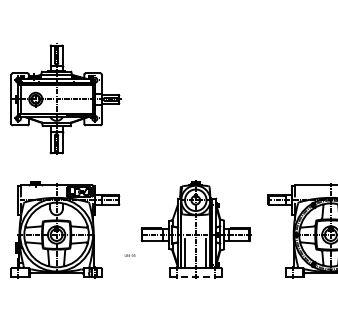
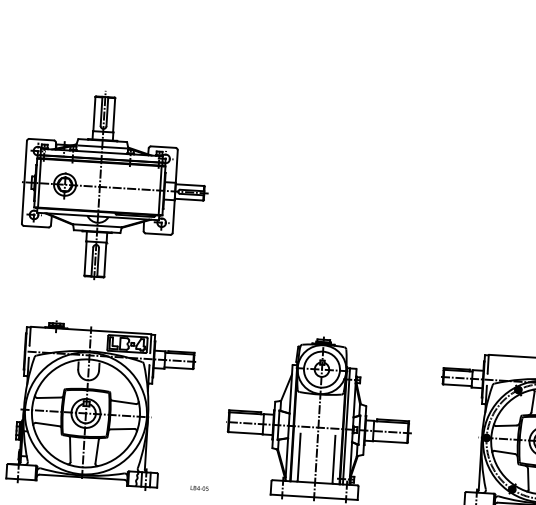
text: (129, 255) -> (198, 488), moved
line: (196, 276) -> (315, 497), dashed -> solid

